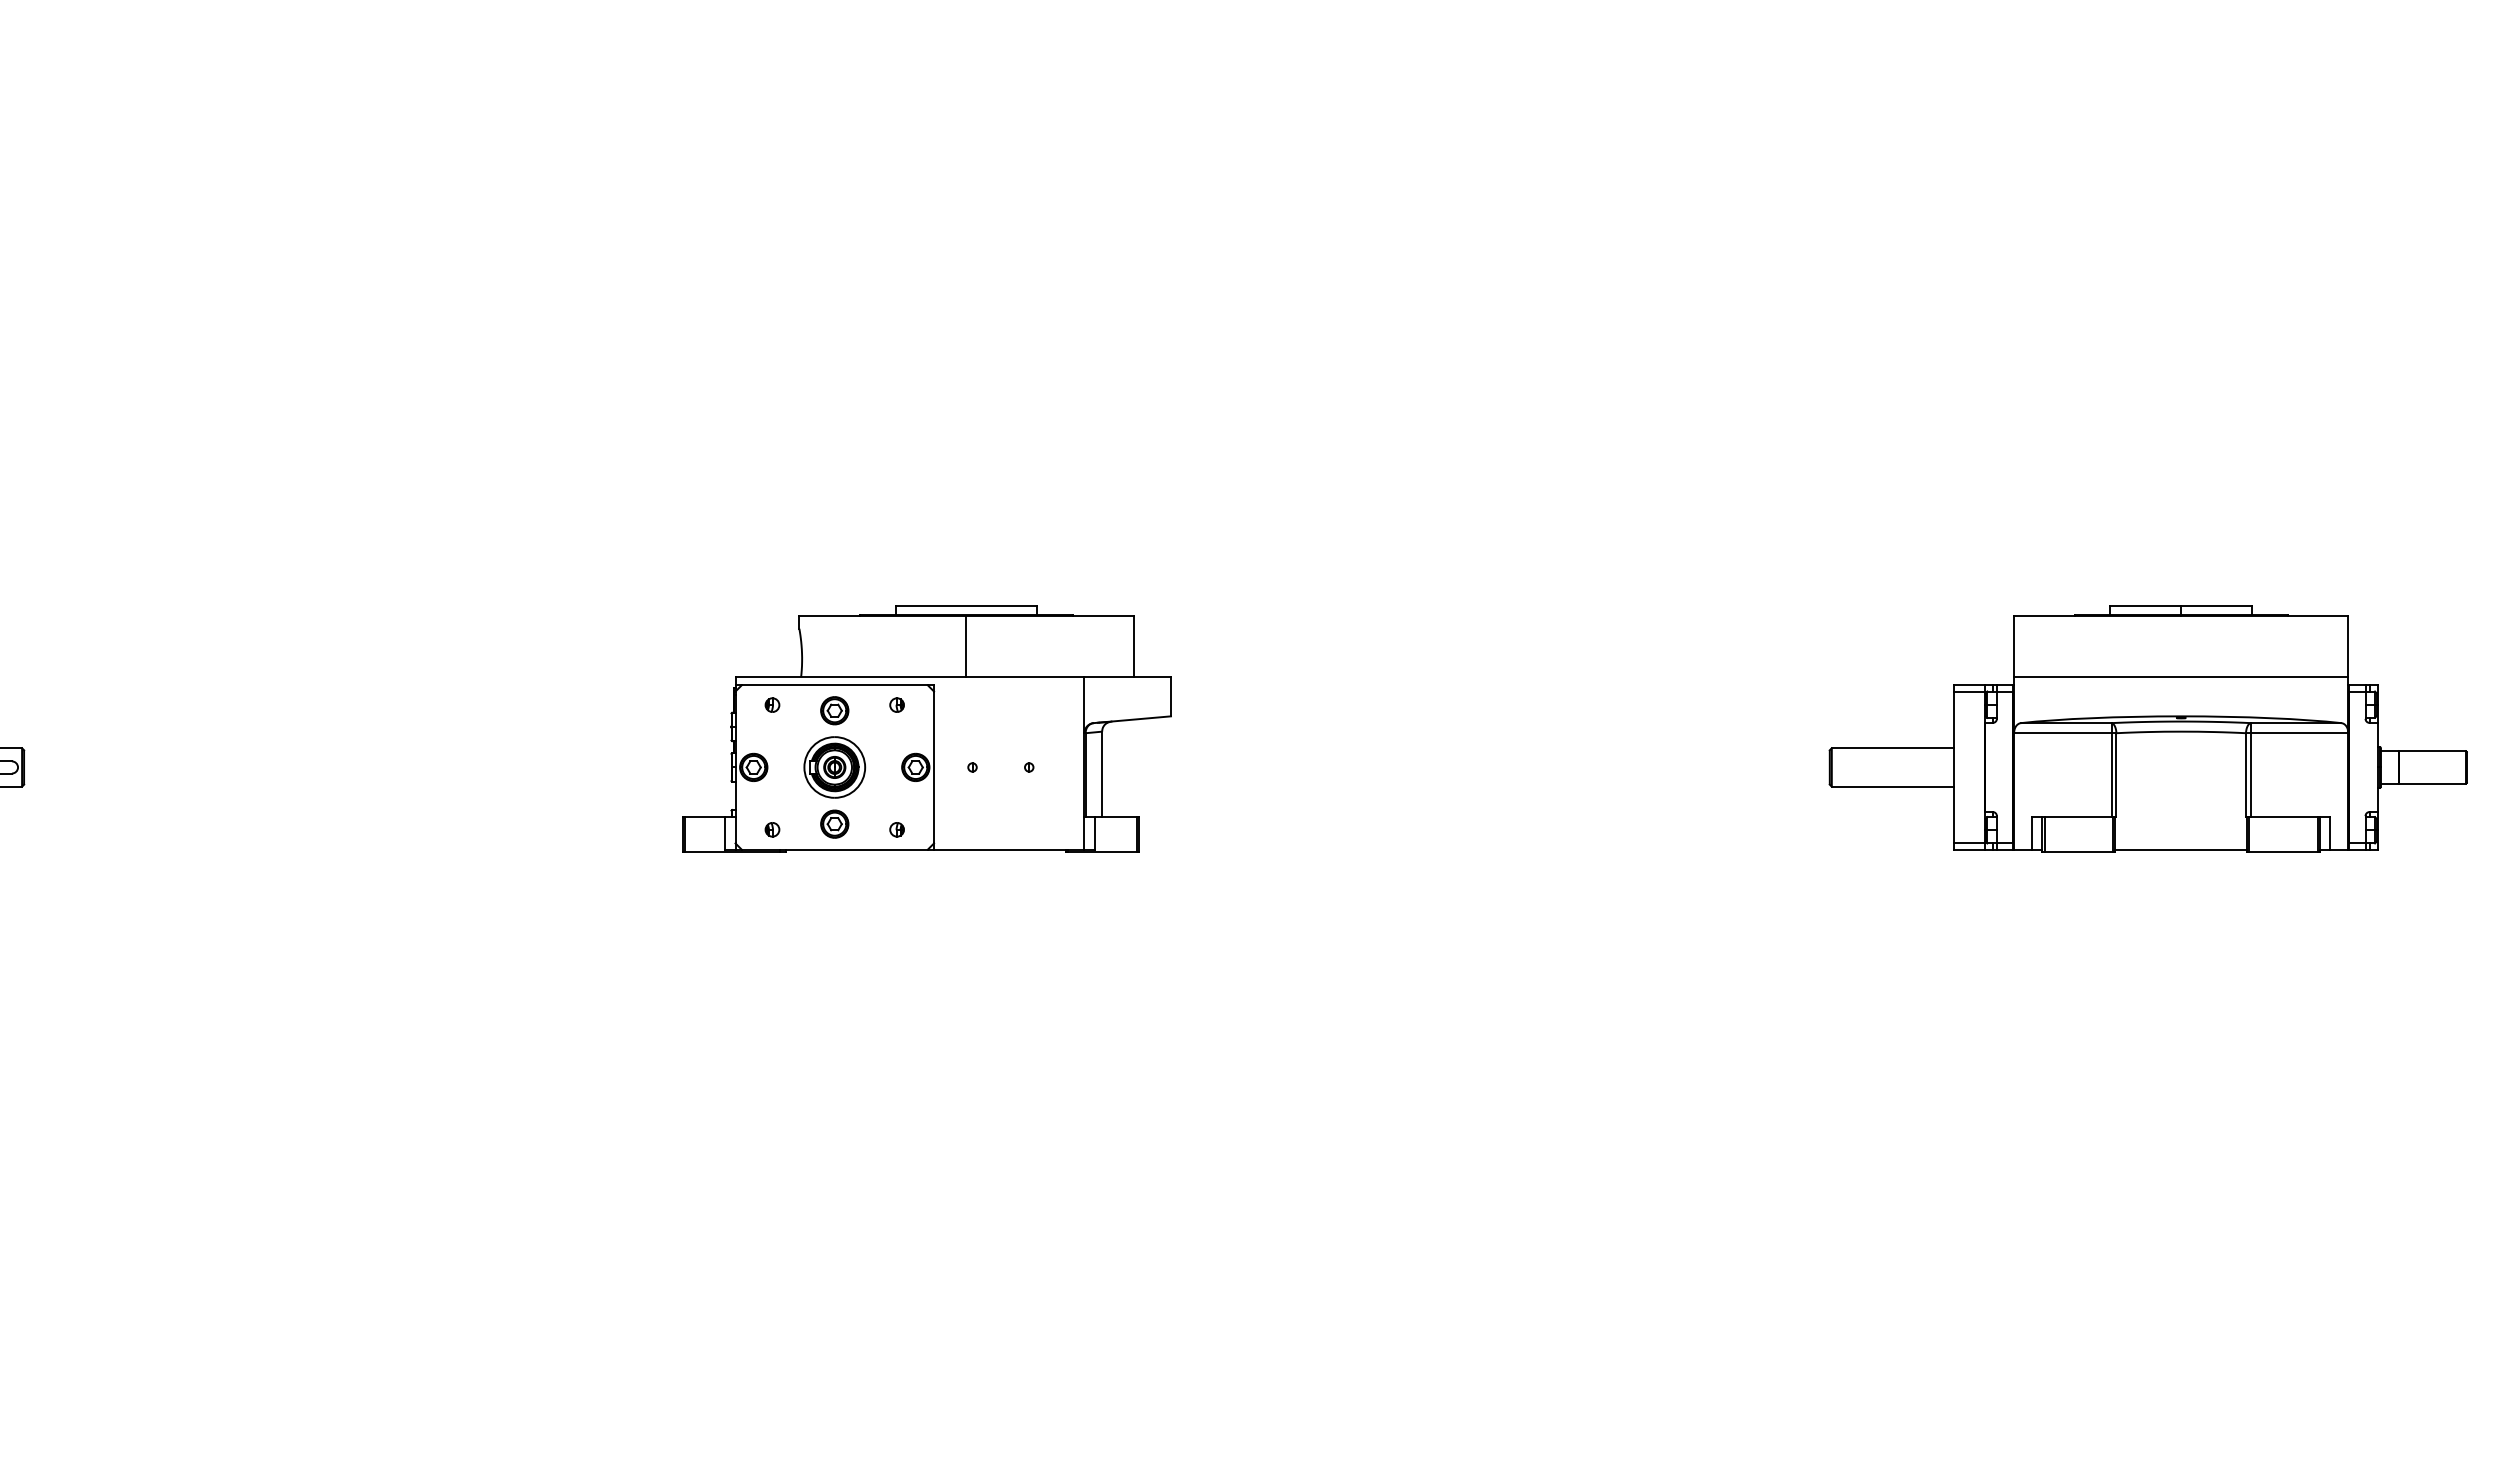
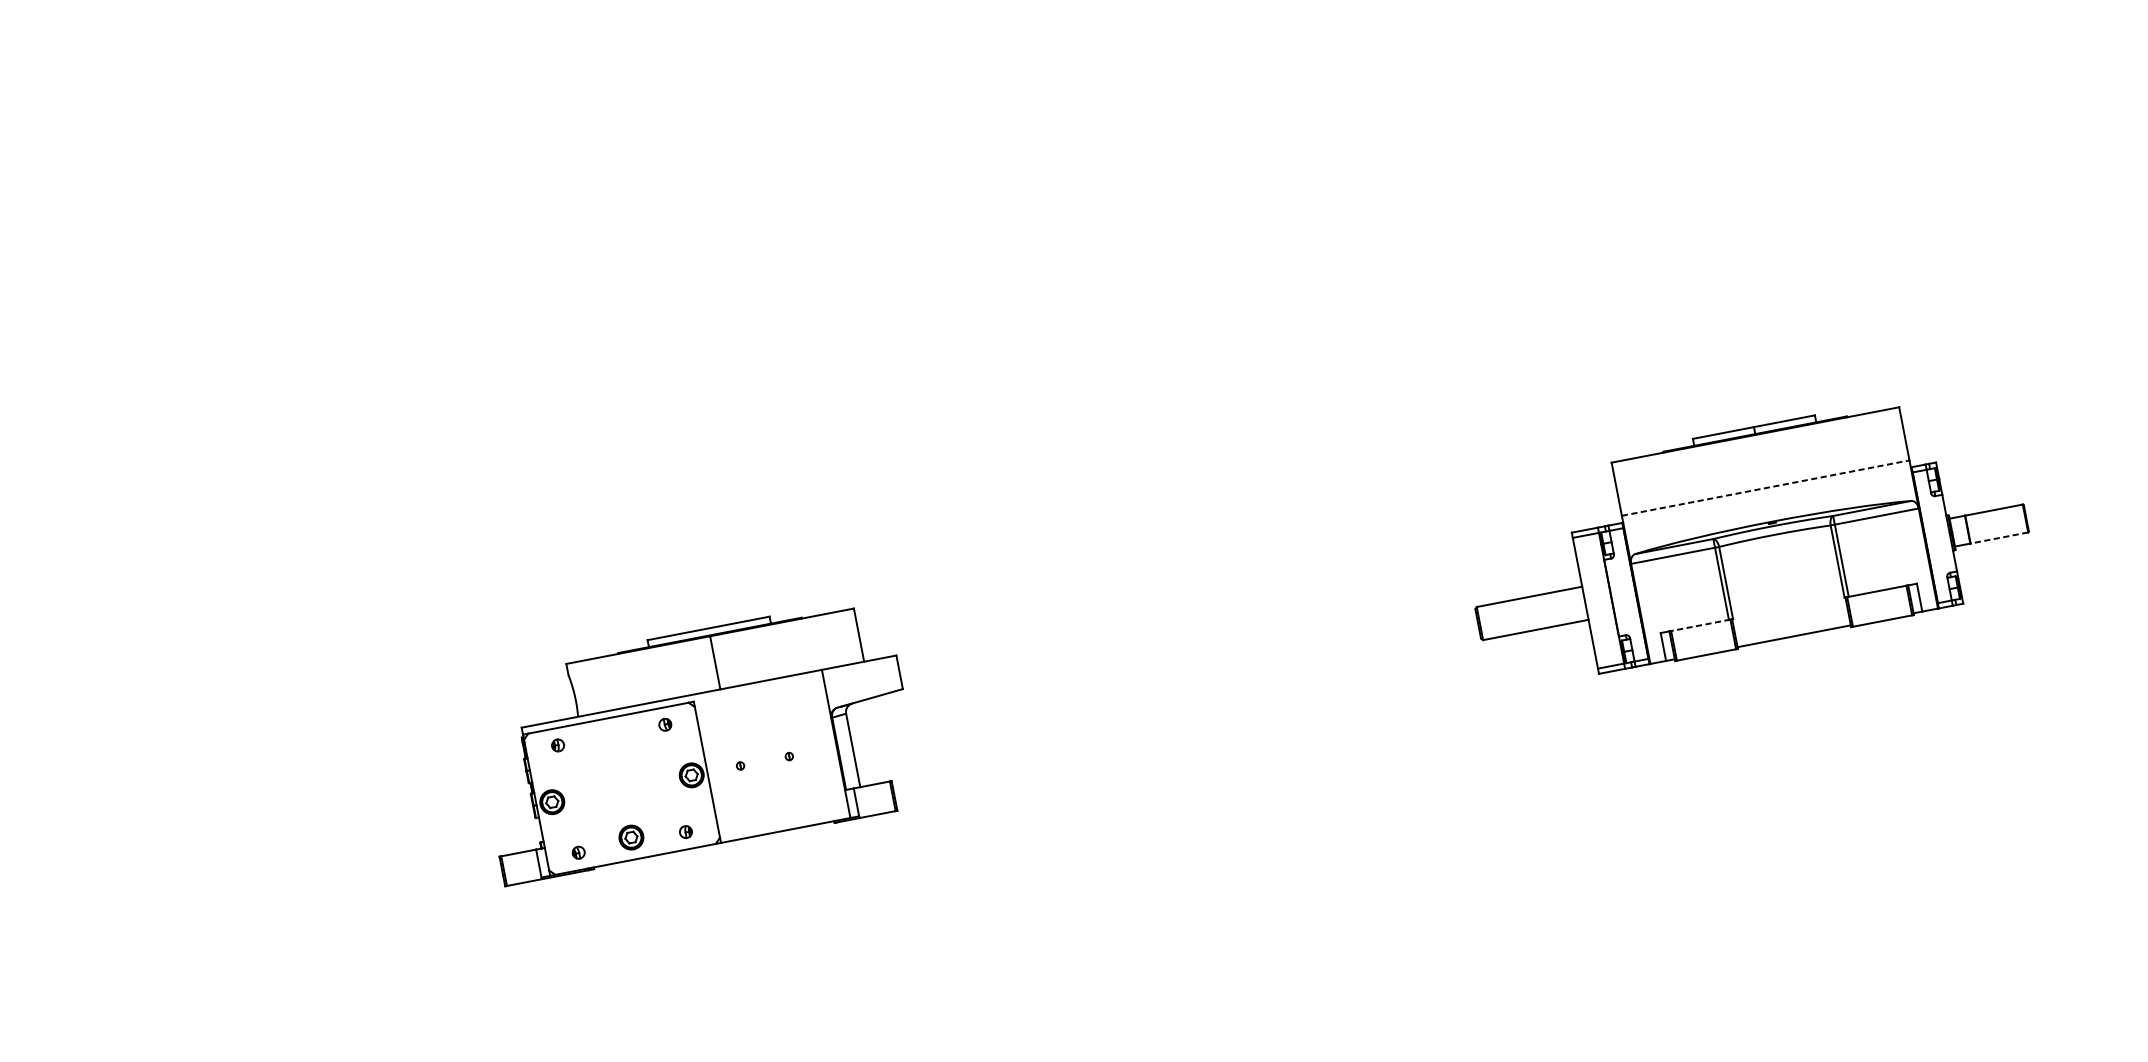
line: (2181, 677) -> (1765, 488), solid -> dashed
part: (834, 710) -> (612, 739), removed
part: (834, 767) -> (621, 788), removed
line: (2431, 783) -> (1998, 538), solid -> dashed
line: (2078, 817) -> (1700, 625), solid -> dashed

